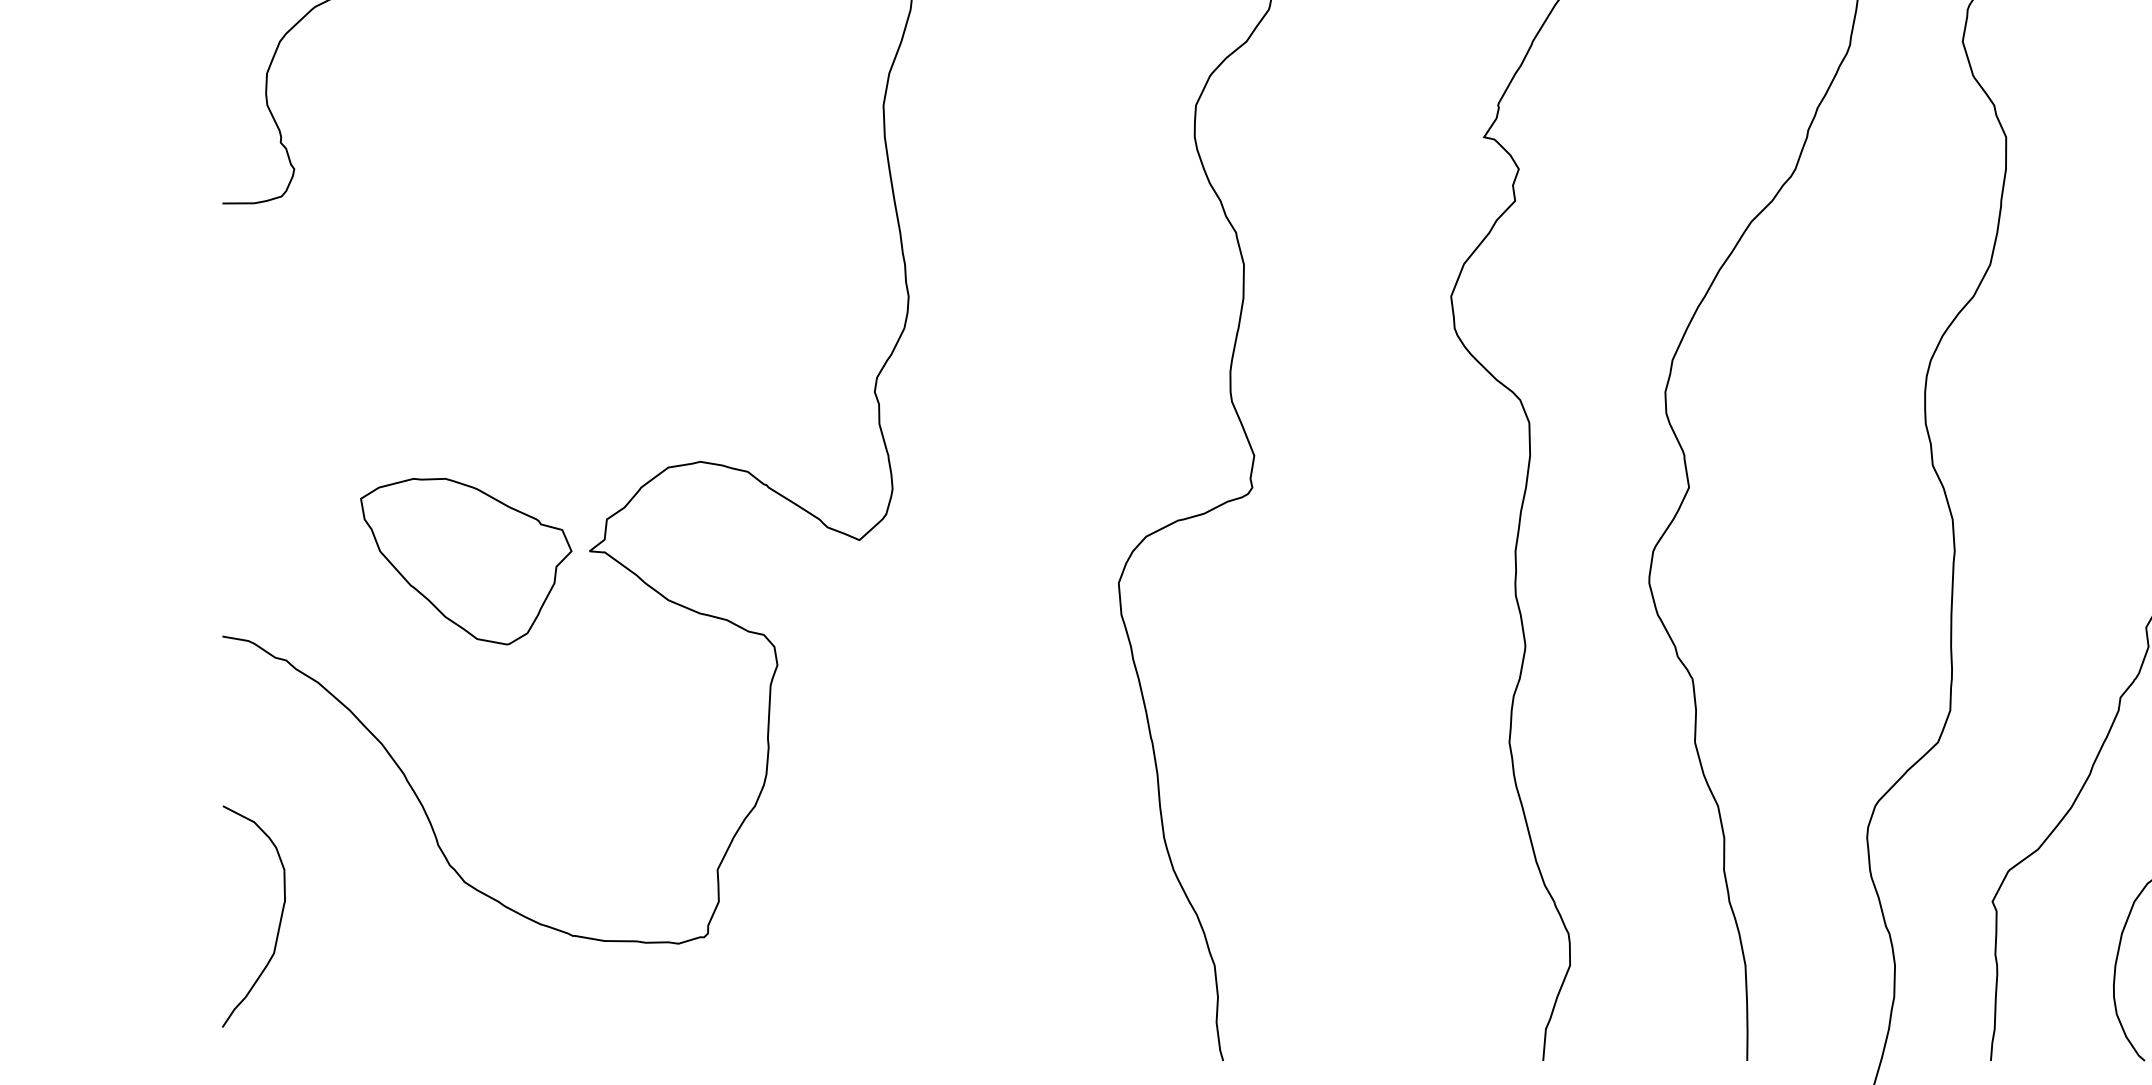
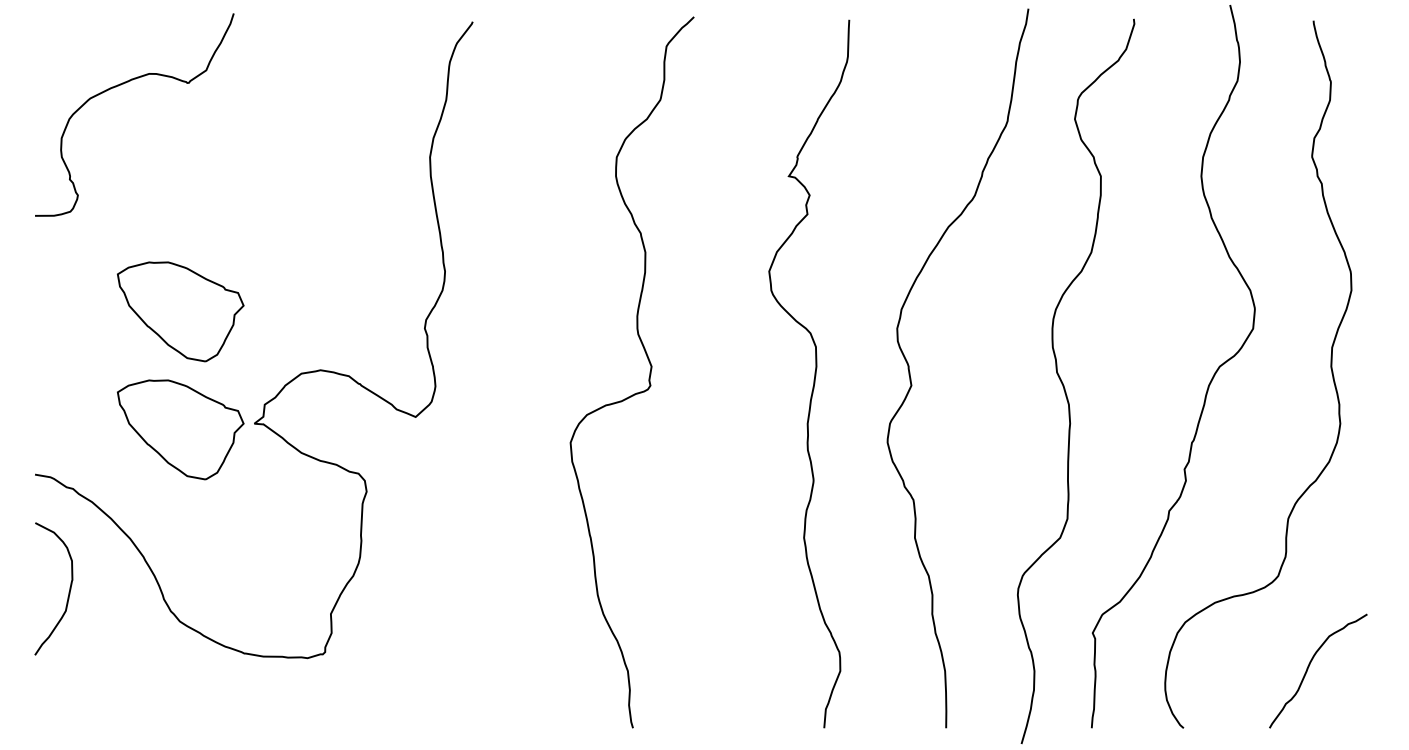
part: (465, 363) -> (180, 311), added
curve: (278, 922) -> (68, 592), moved

